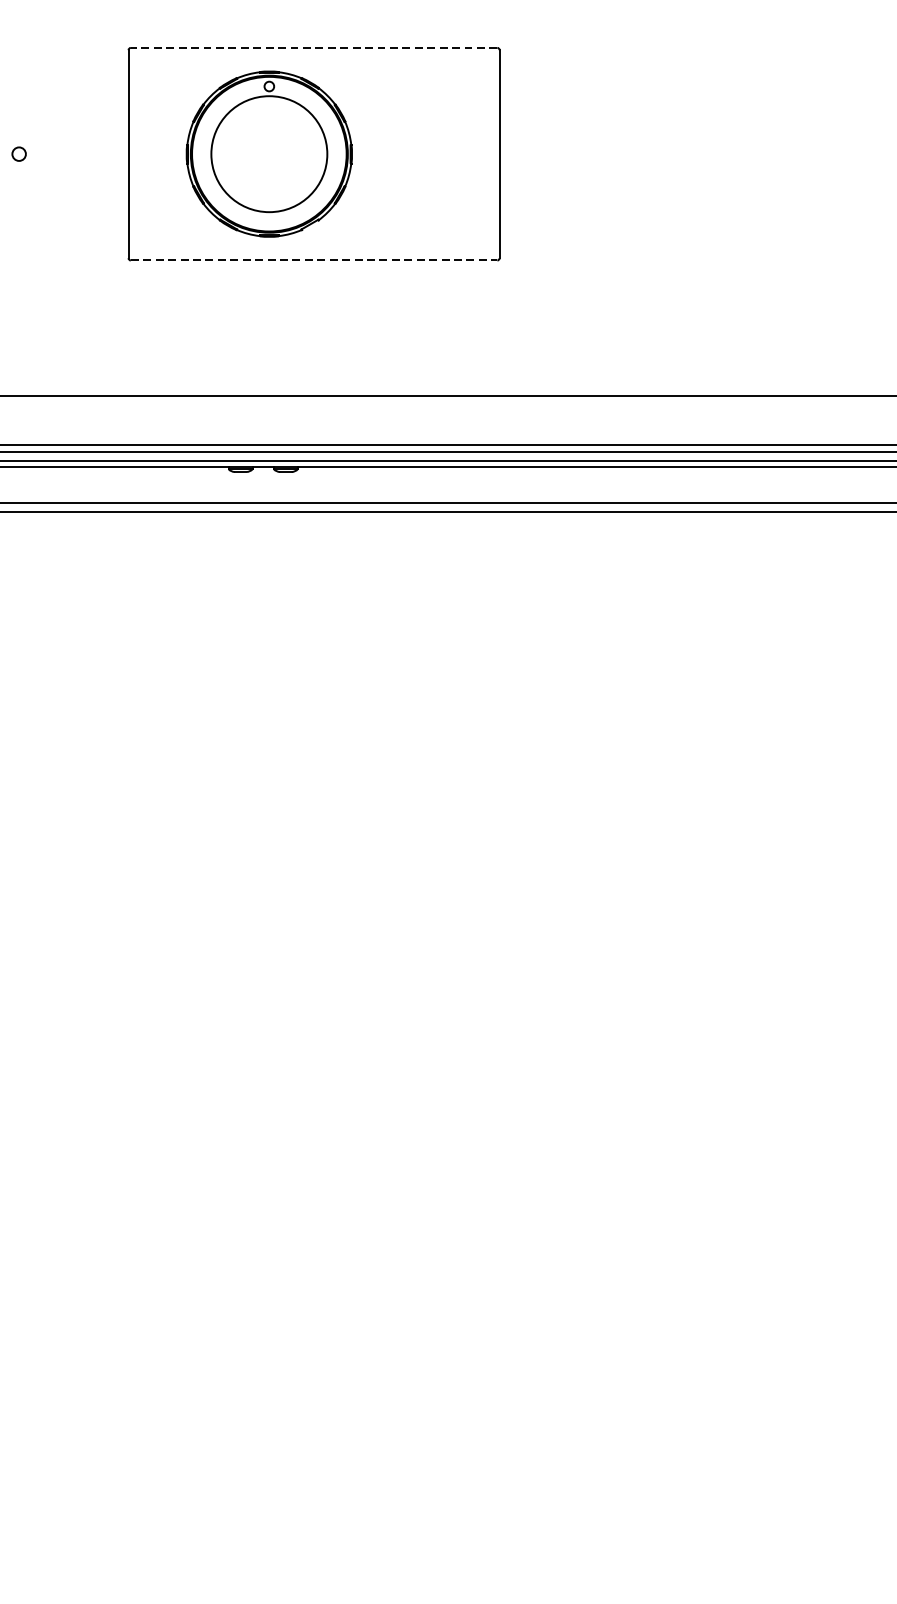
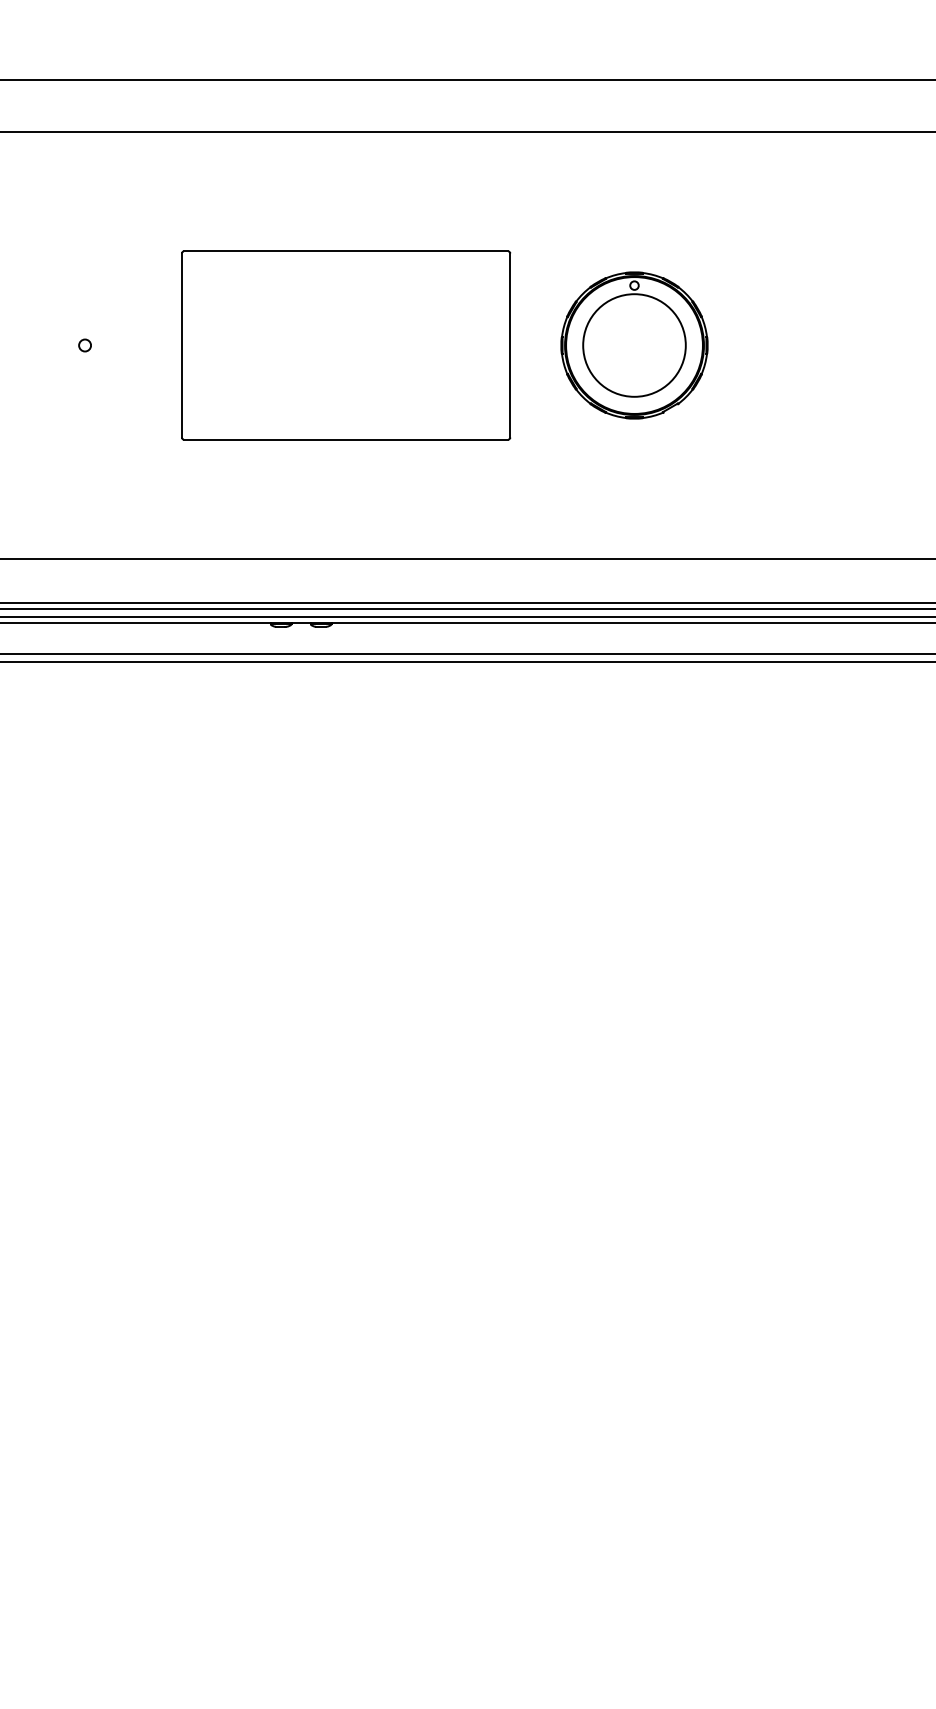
line: (313, 47) -> (345, 251), dashed -> solid
part: (269, 154) -> (634, 345), moved
line: (314, 260) -> (346, 439), dashed -> solid

